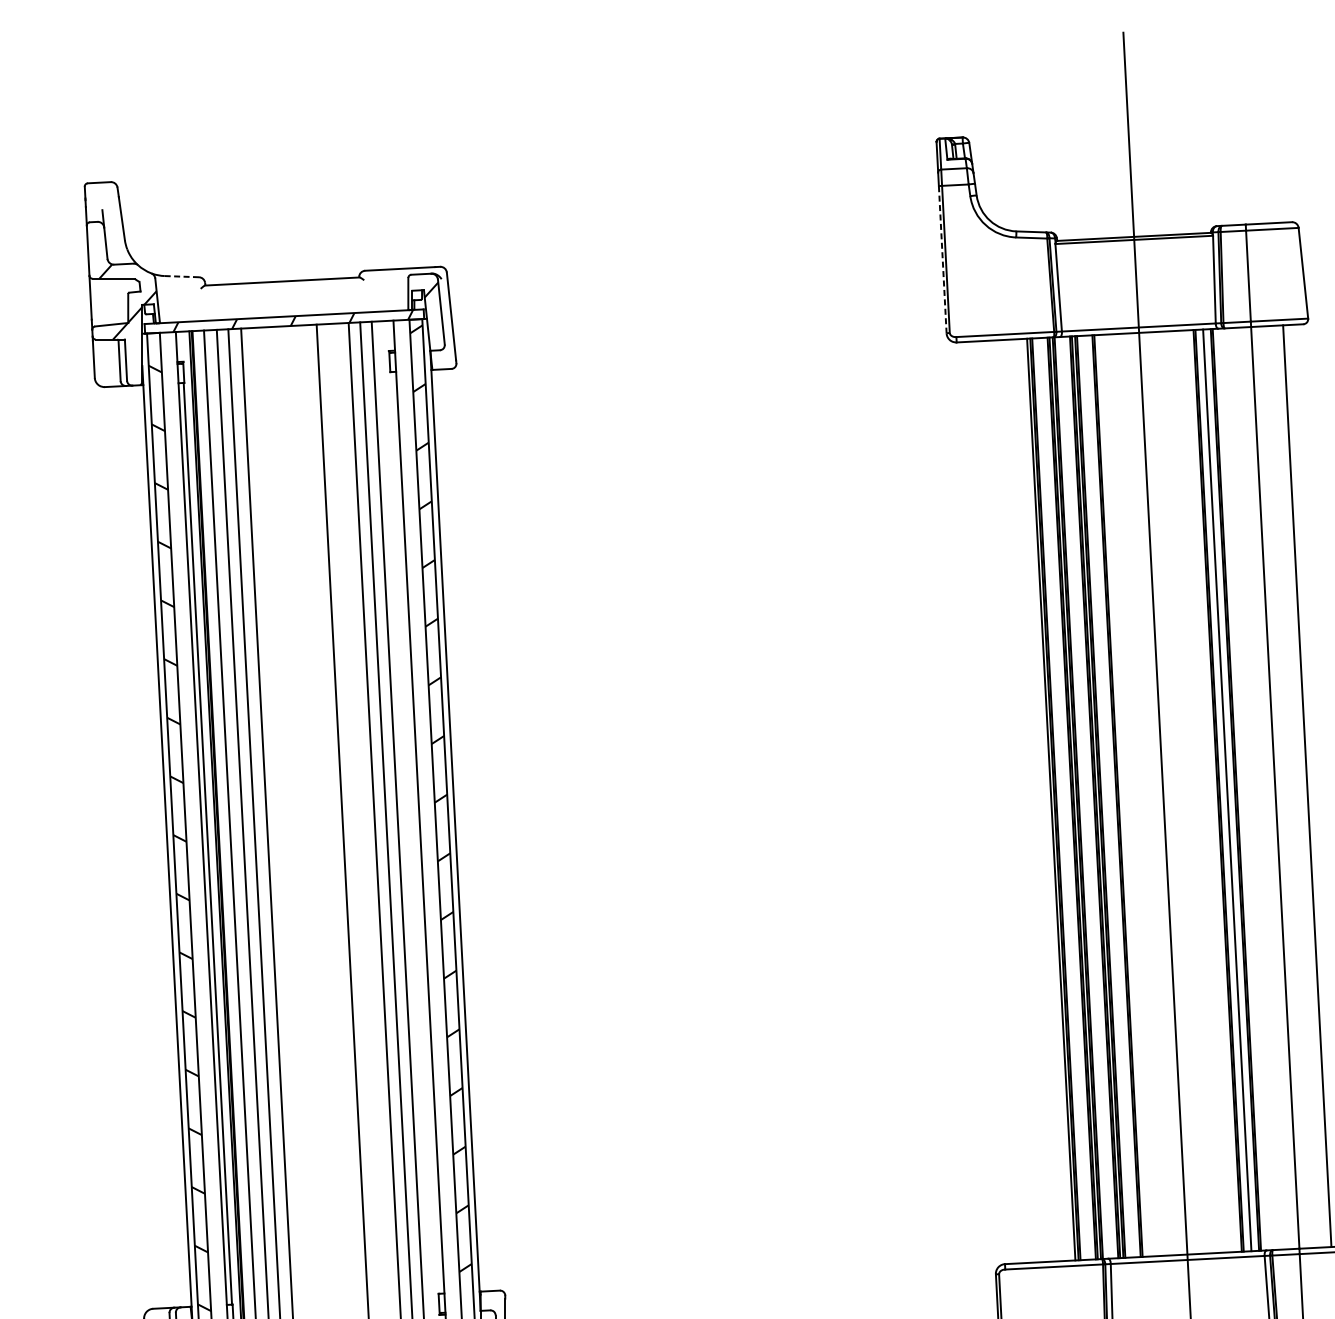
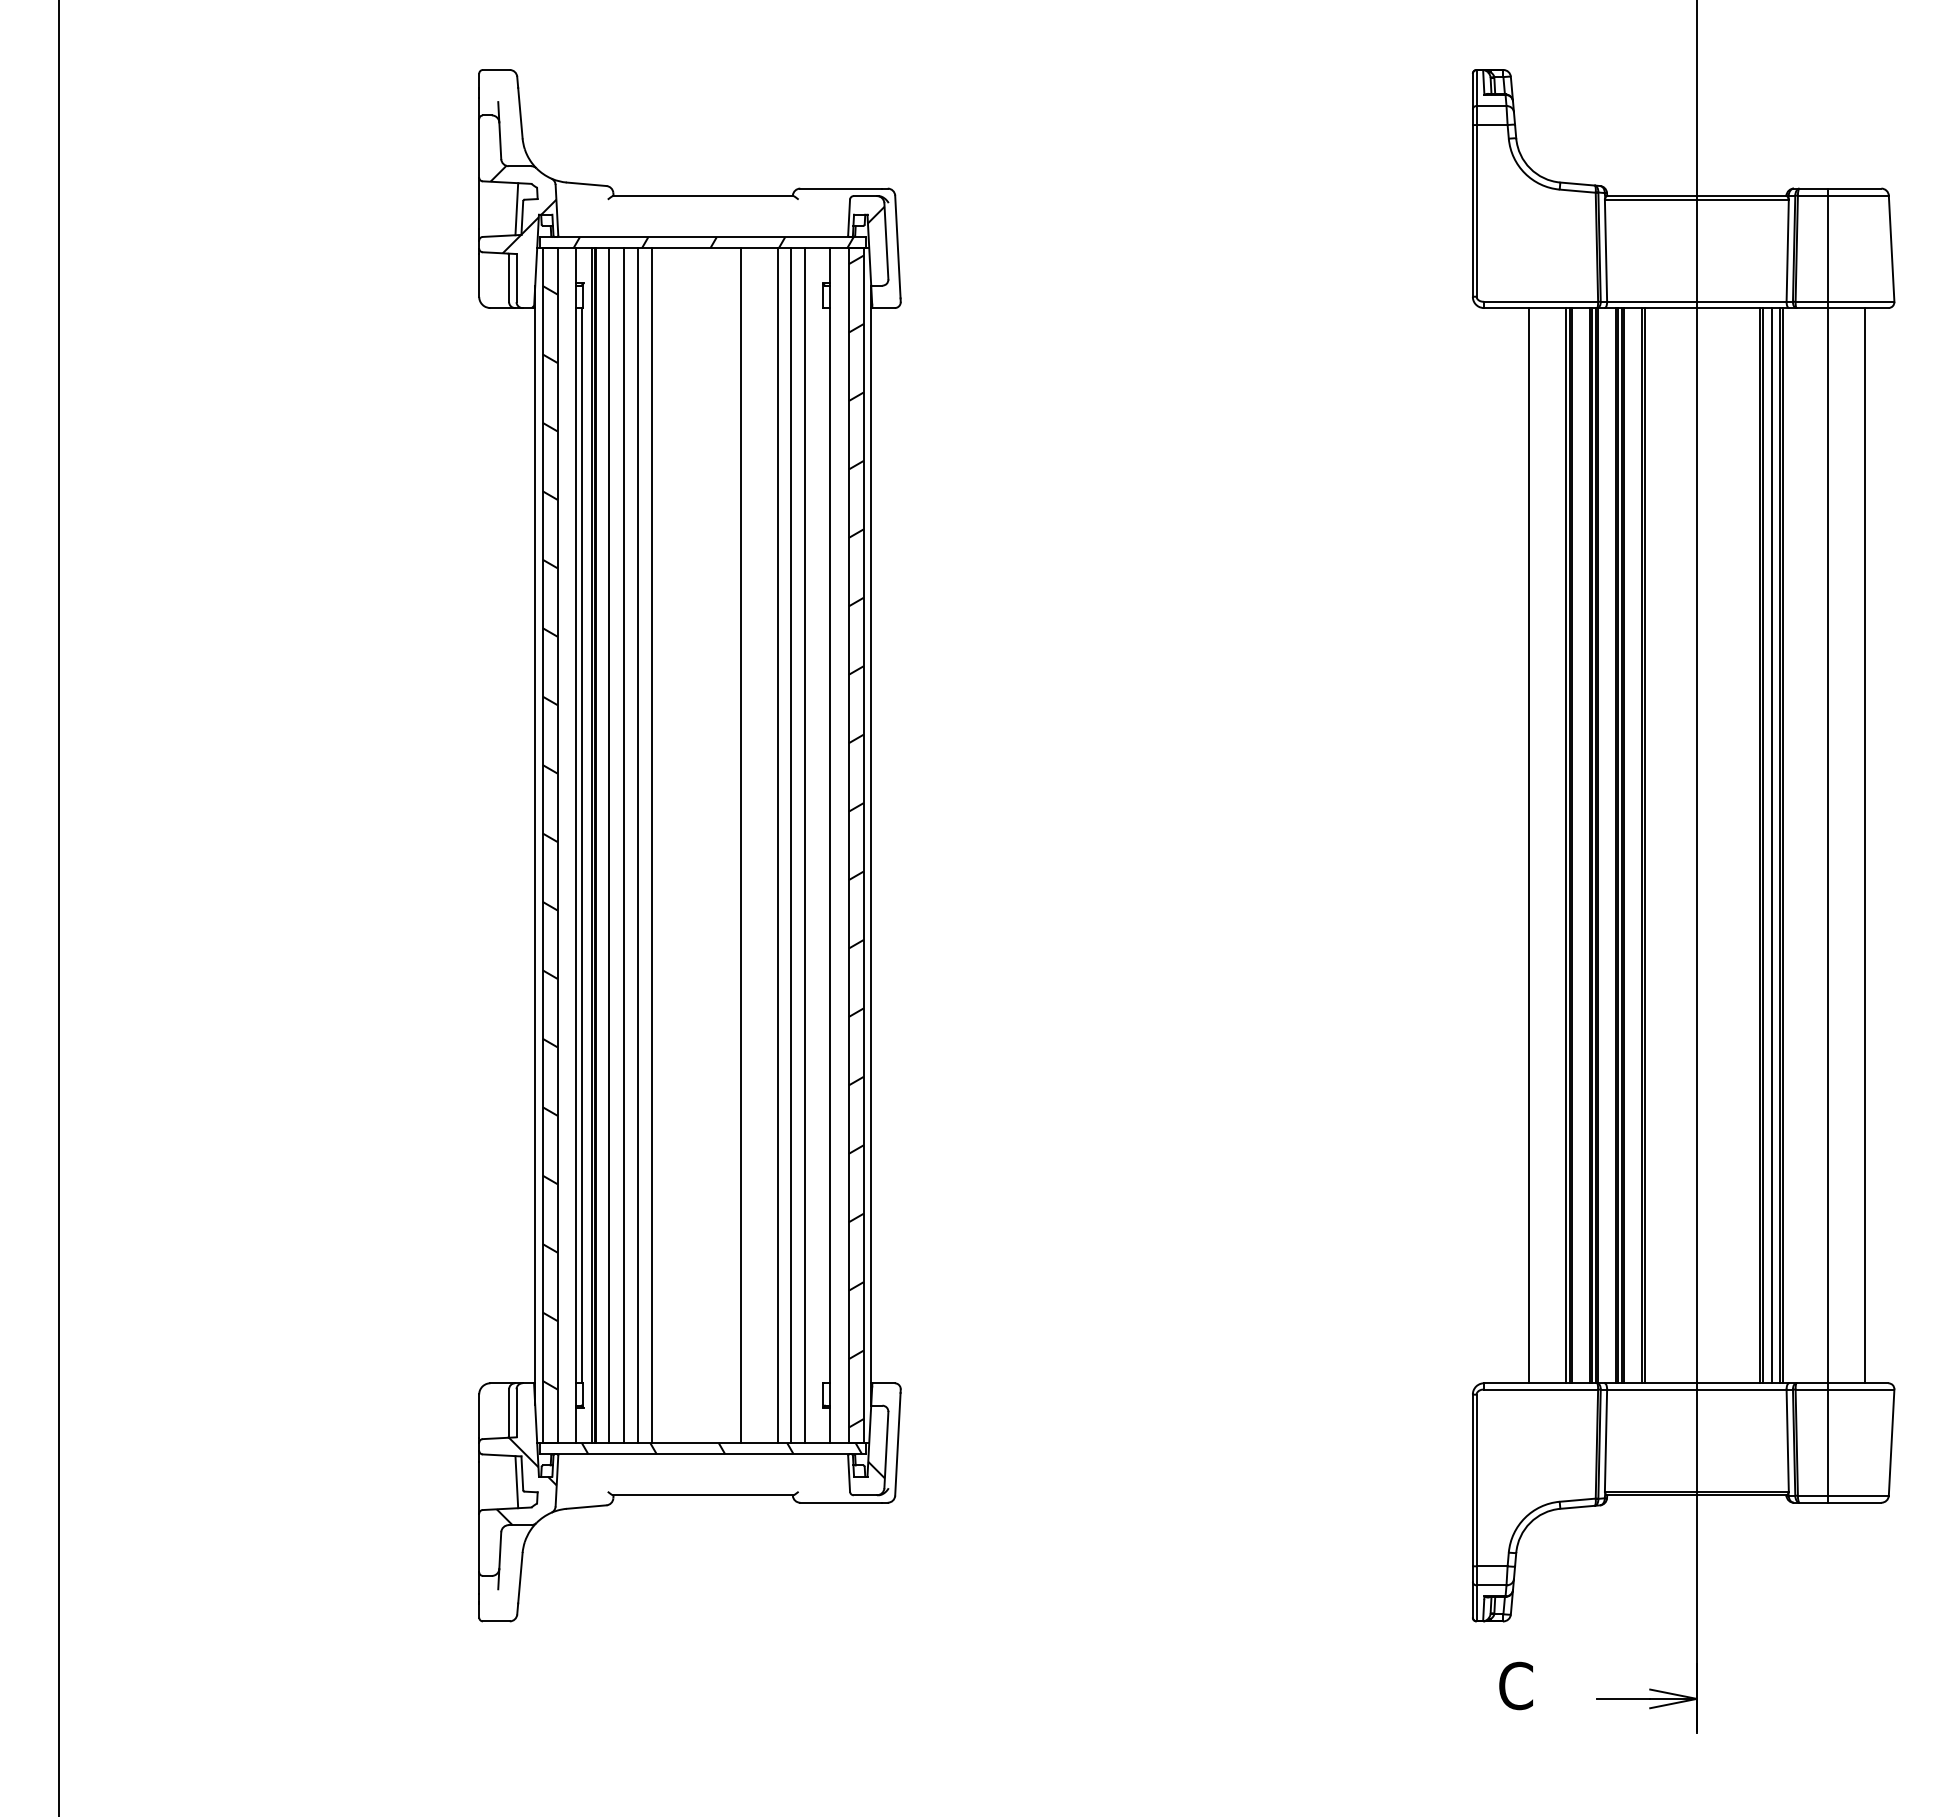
line: (942, 260) -> (1472, 211), dashed -> solid
line: (181, 276) -> (586, 184), dashed -> solid
line: (122, 301) -> (516, 209), added
line: (1018, 801) -> (1528, 845), added

